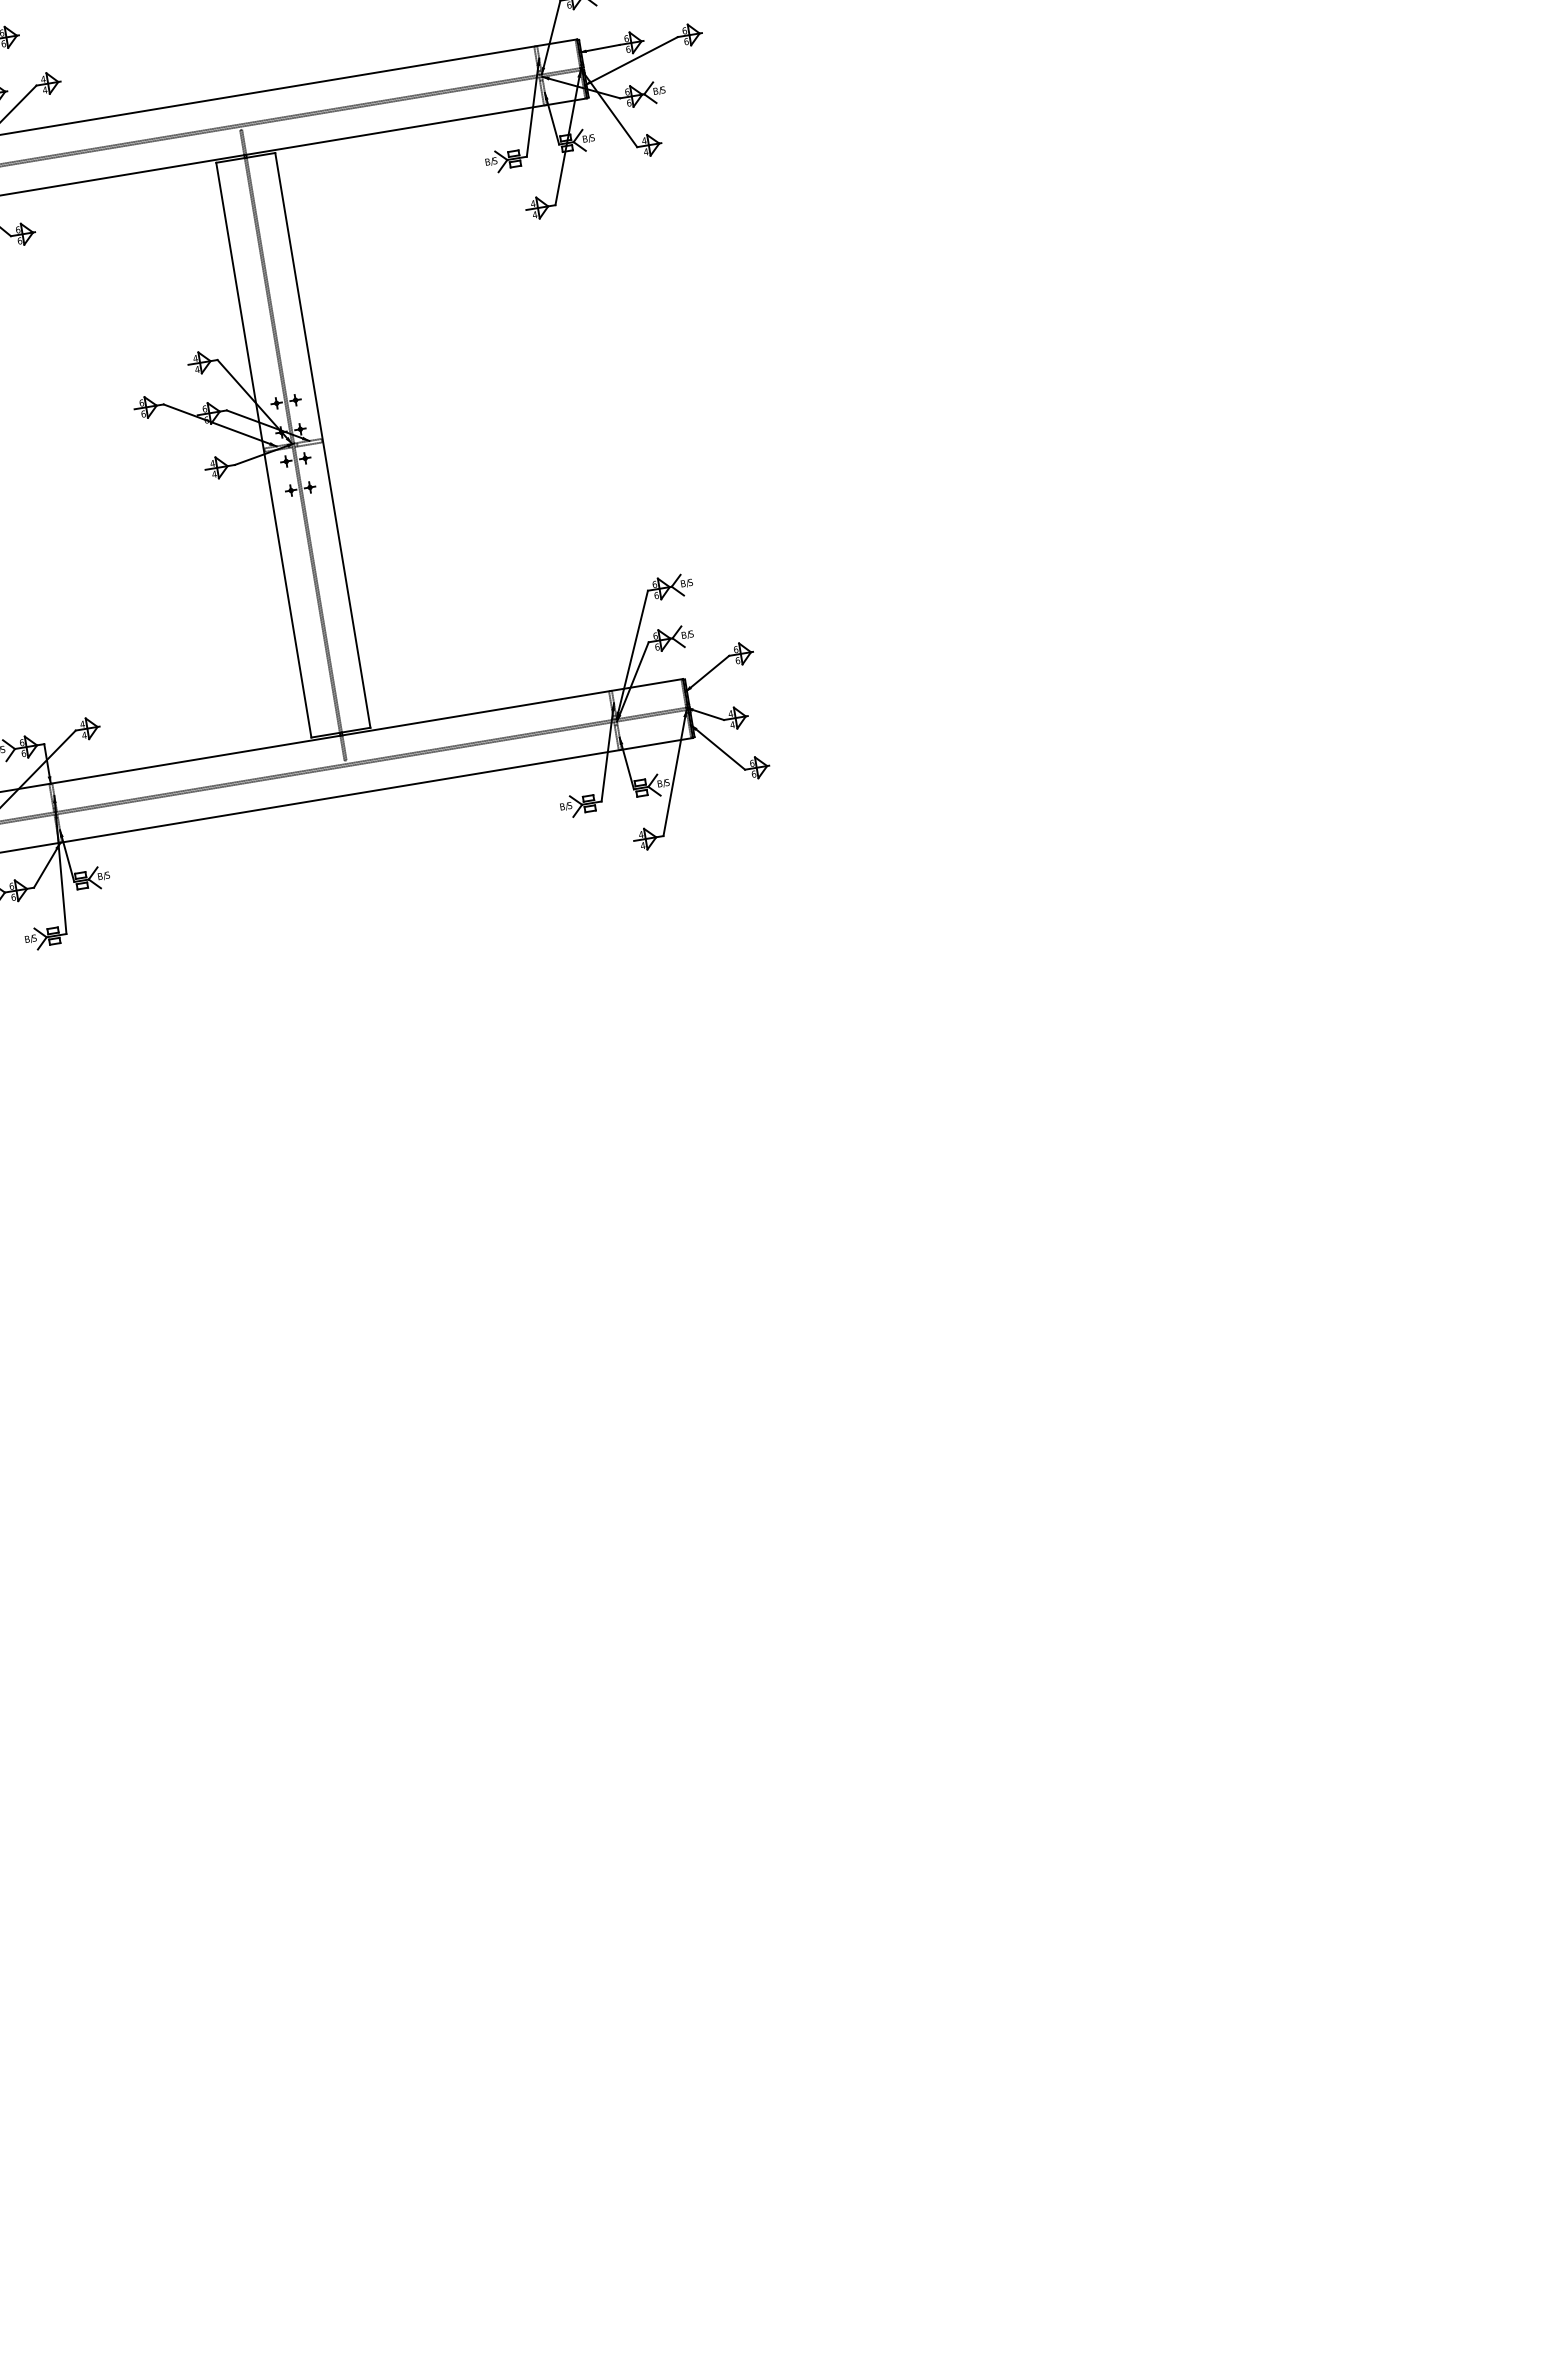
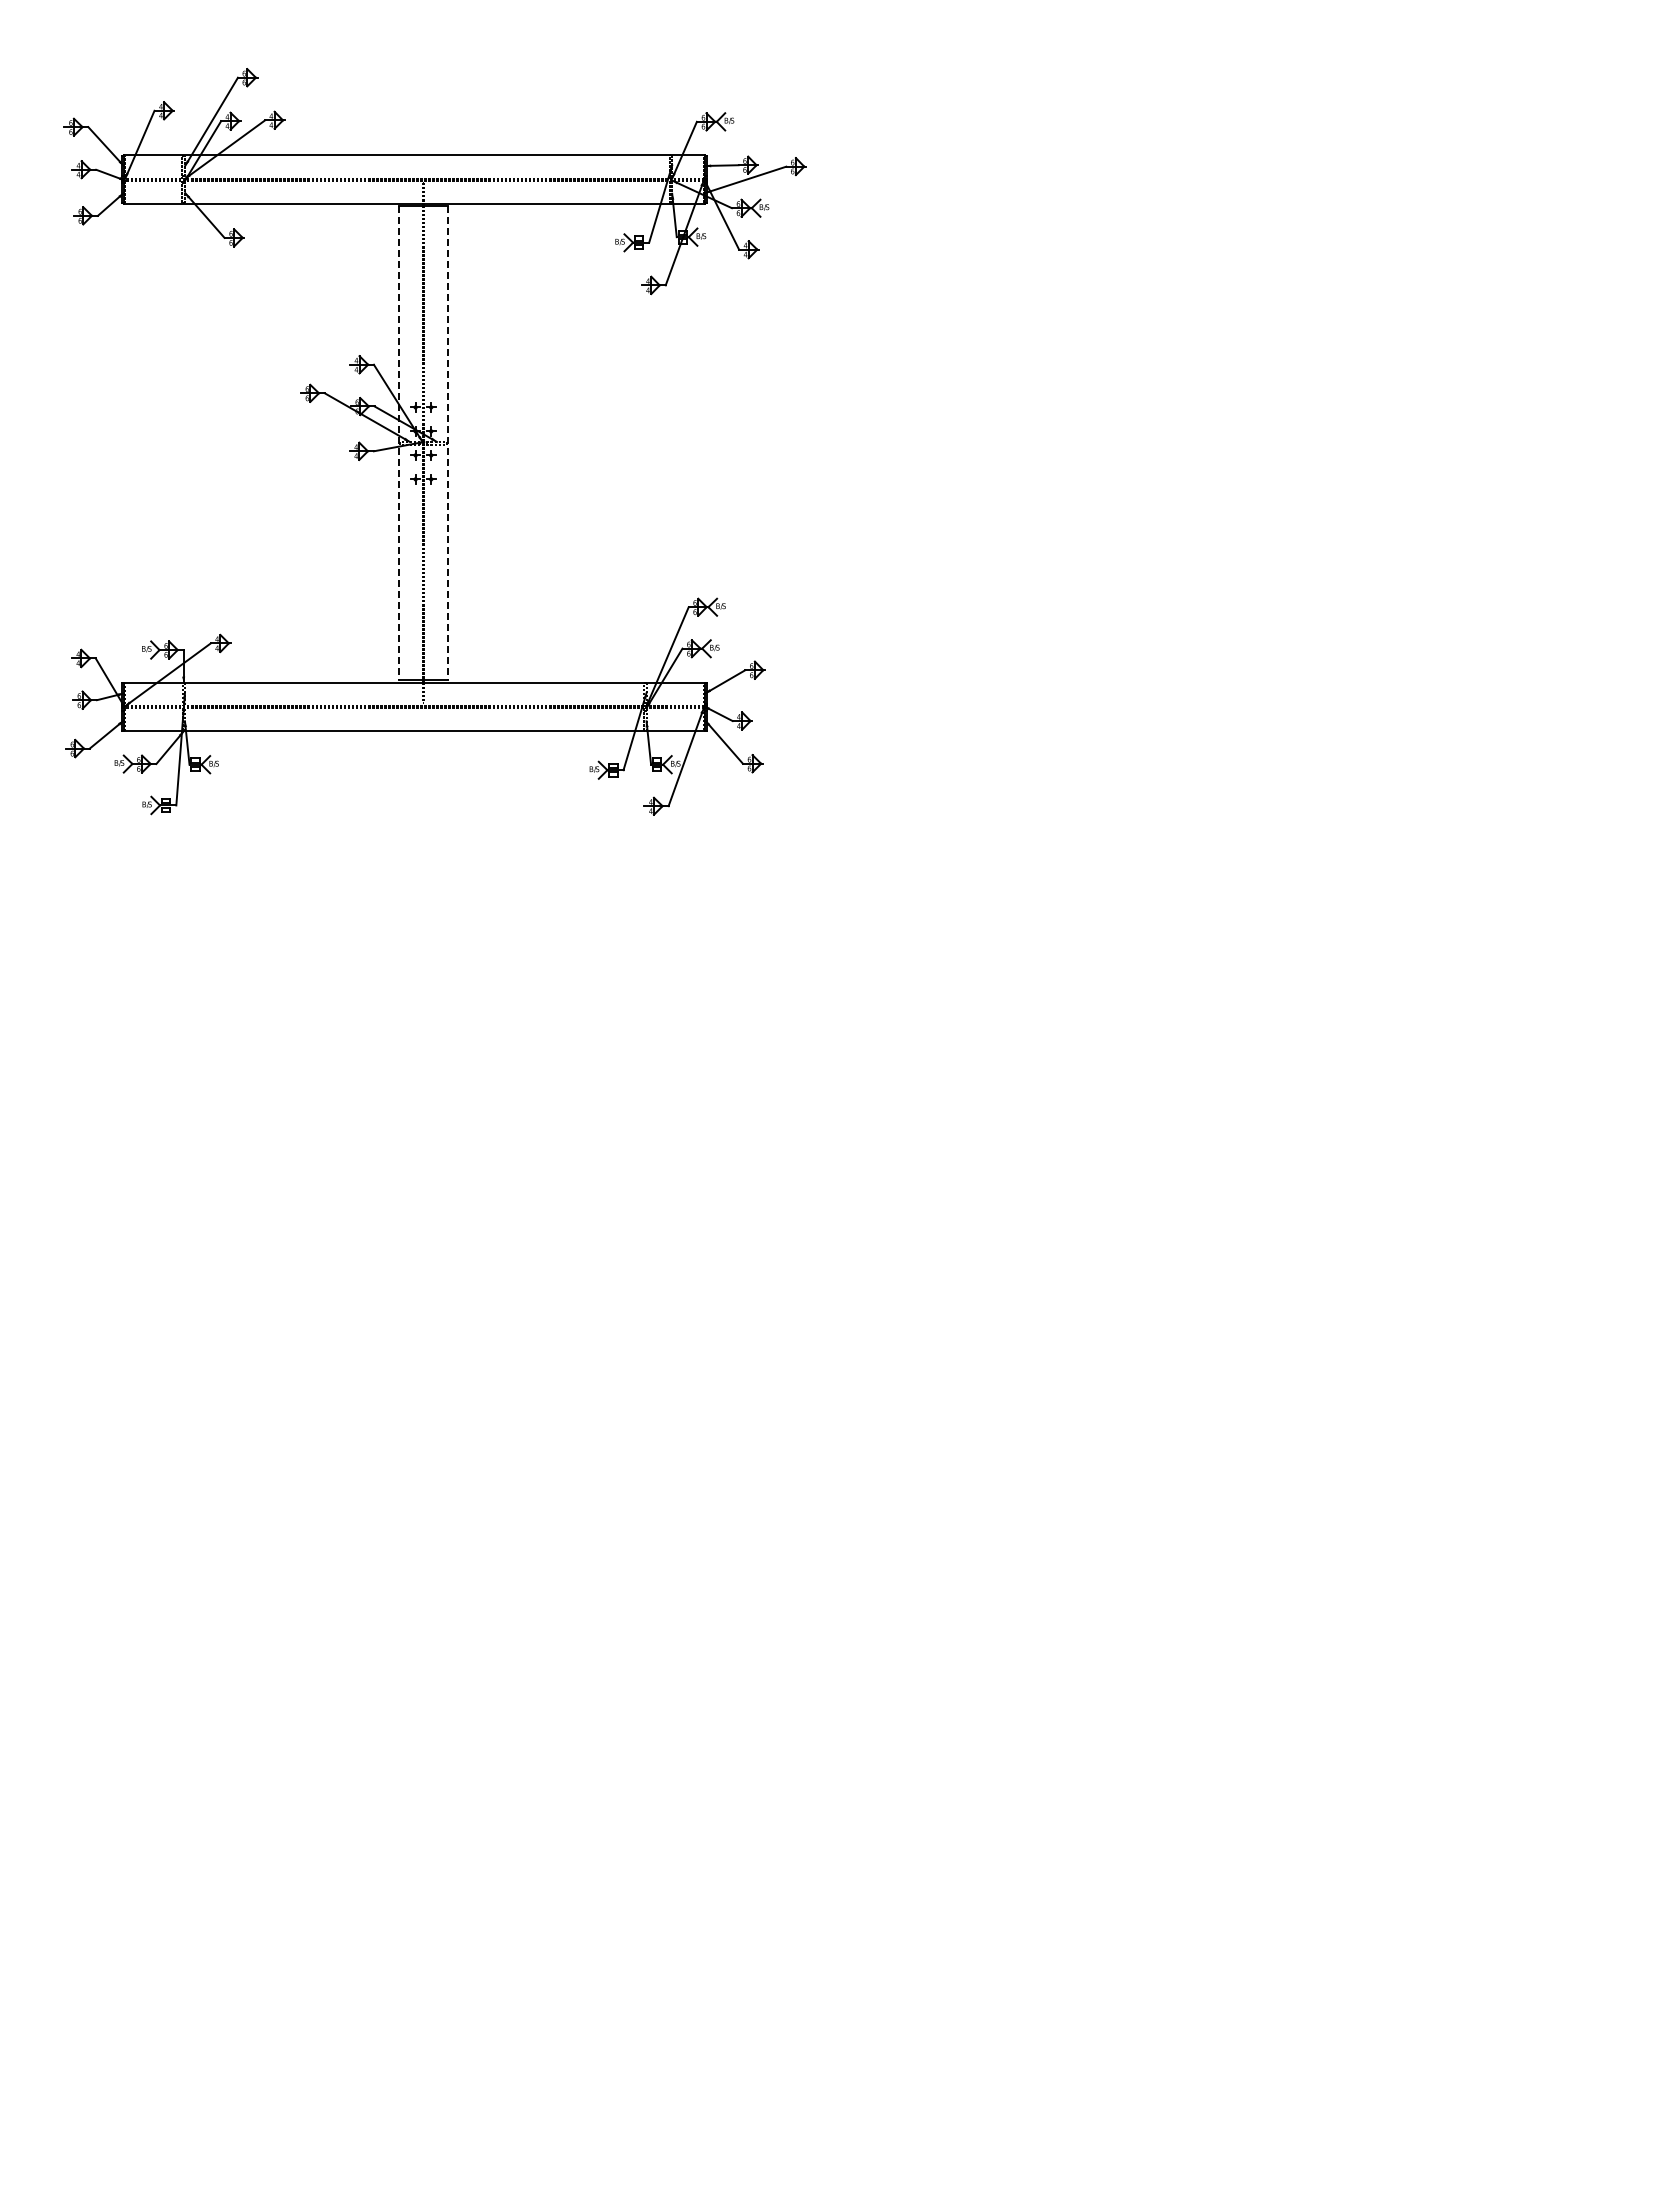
line: (322, 440) -> (447, 443), solid -> dashed
line: (264, 450) -> (399, 443), solid -> dashed

